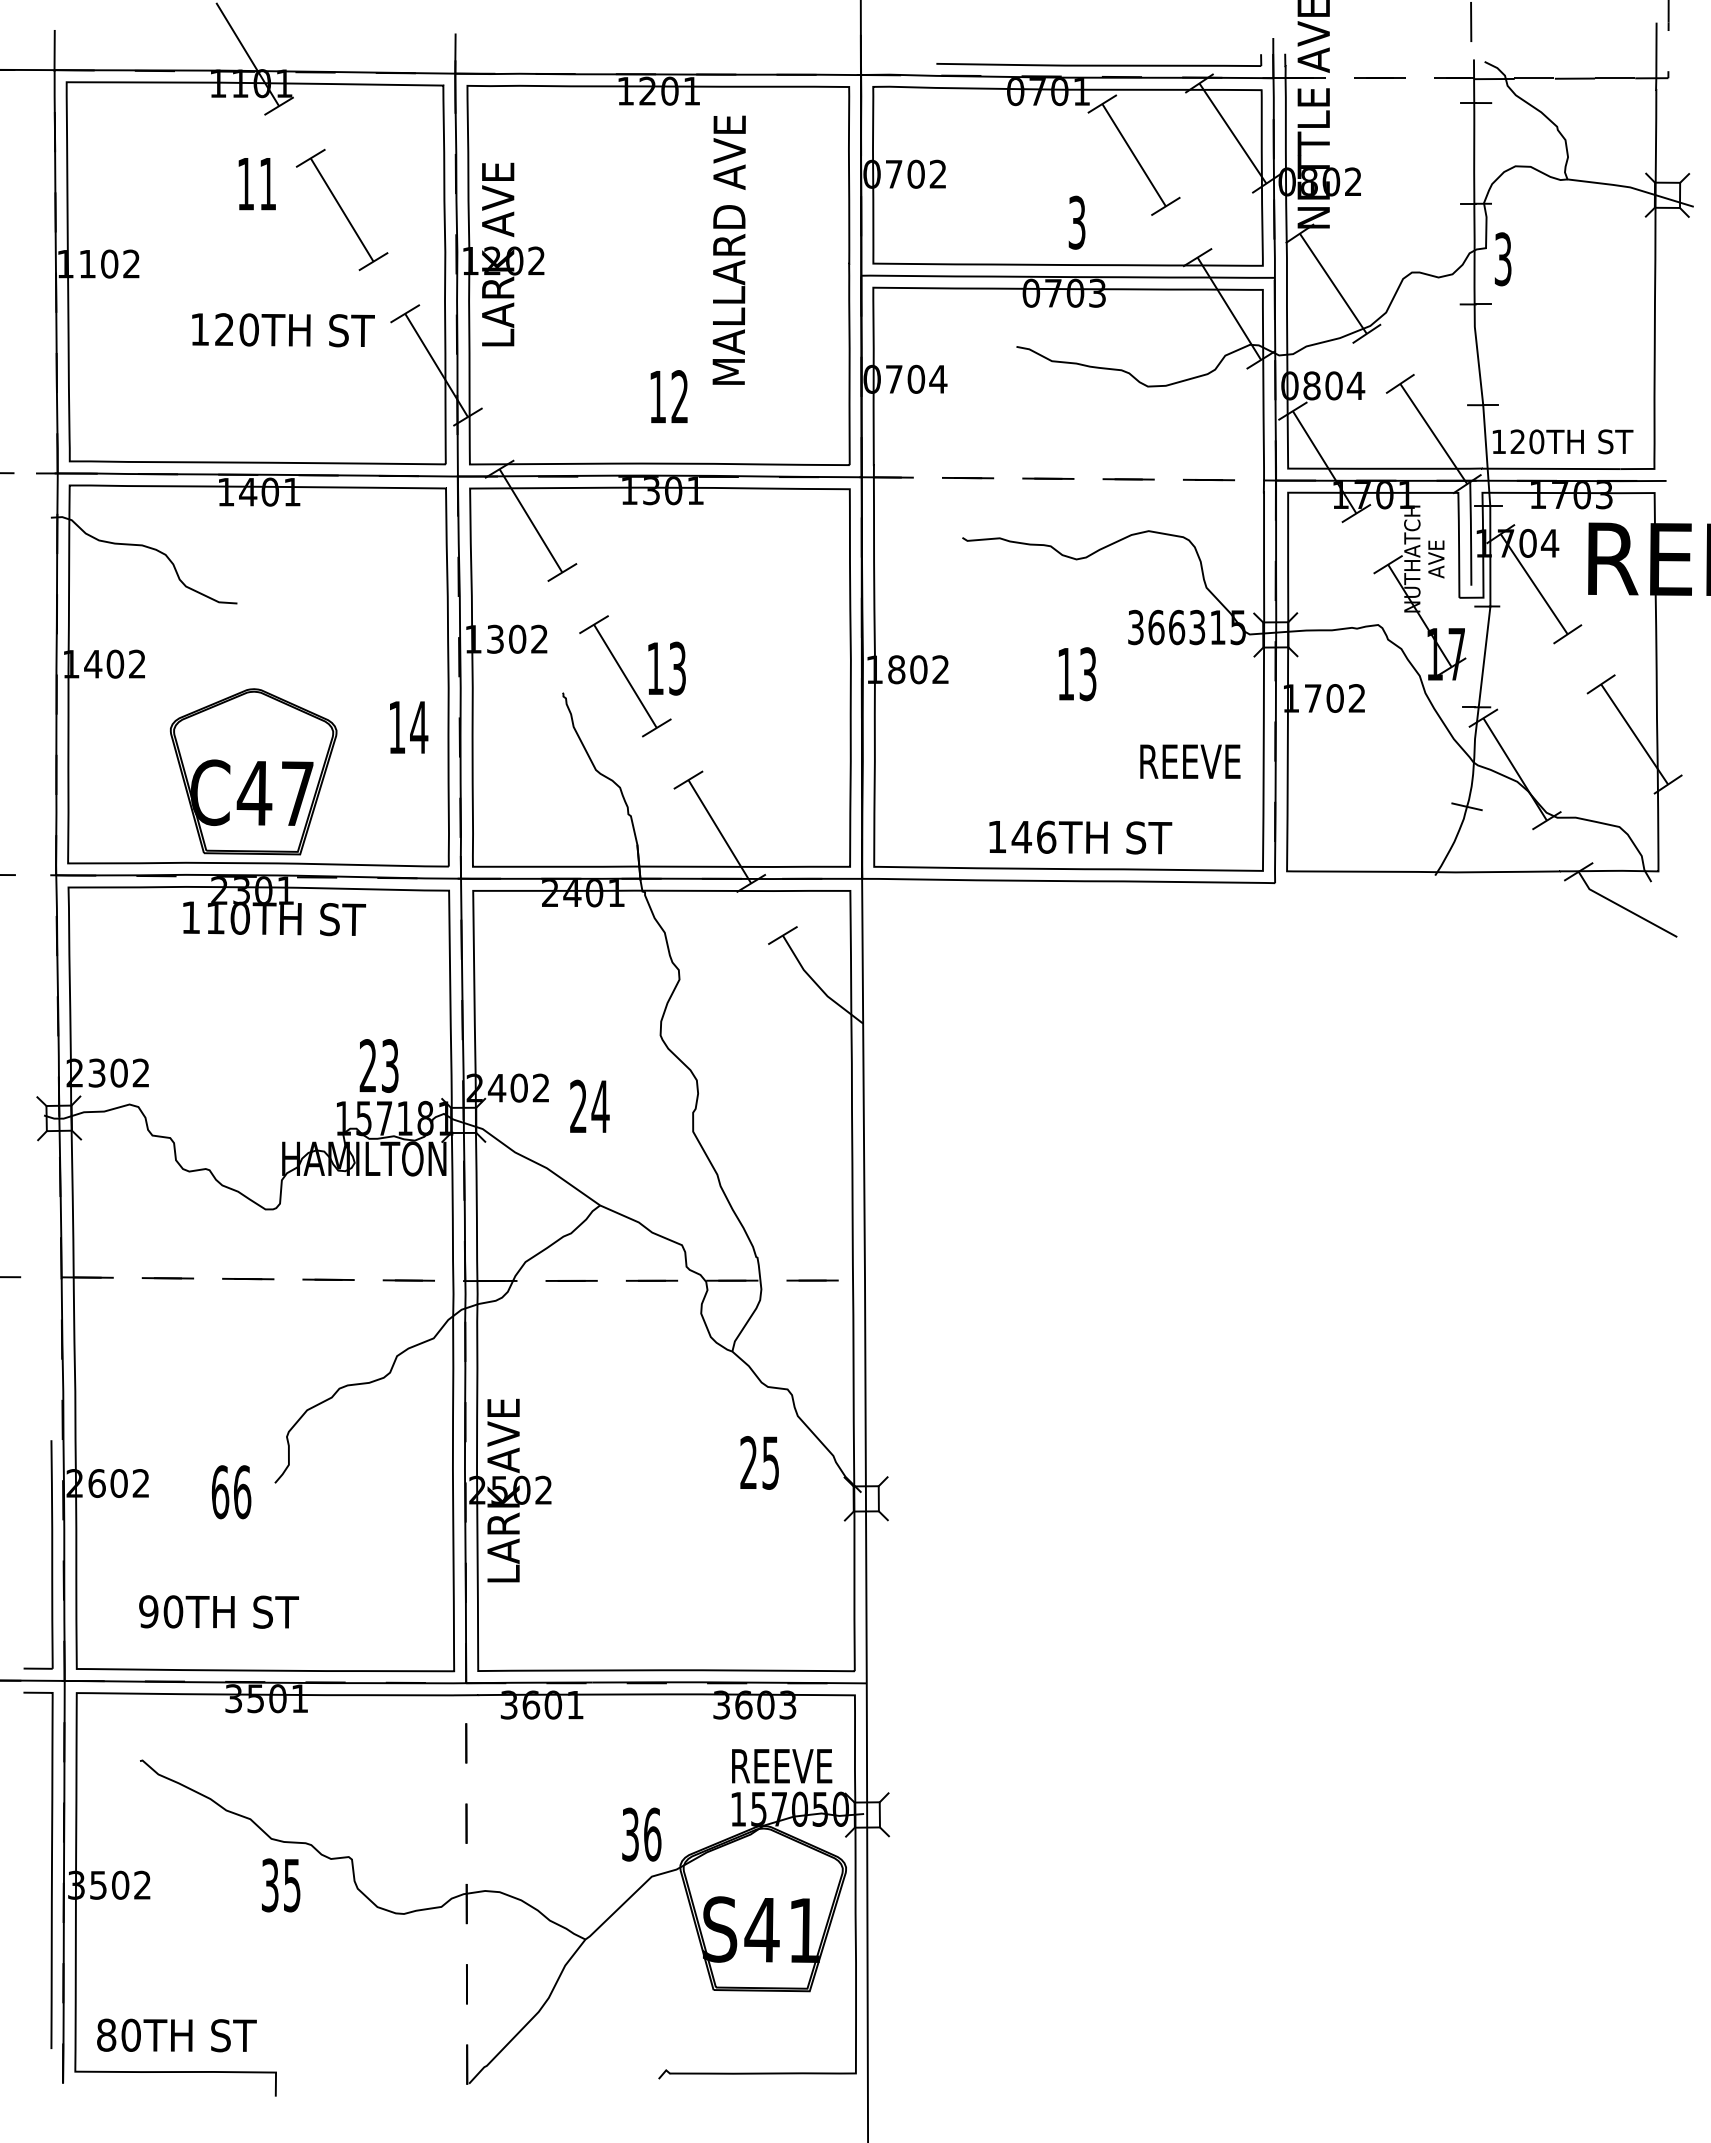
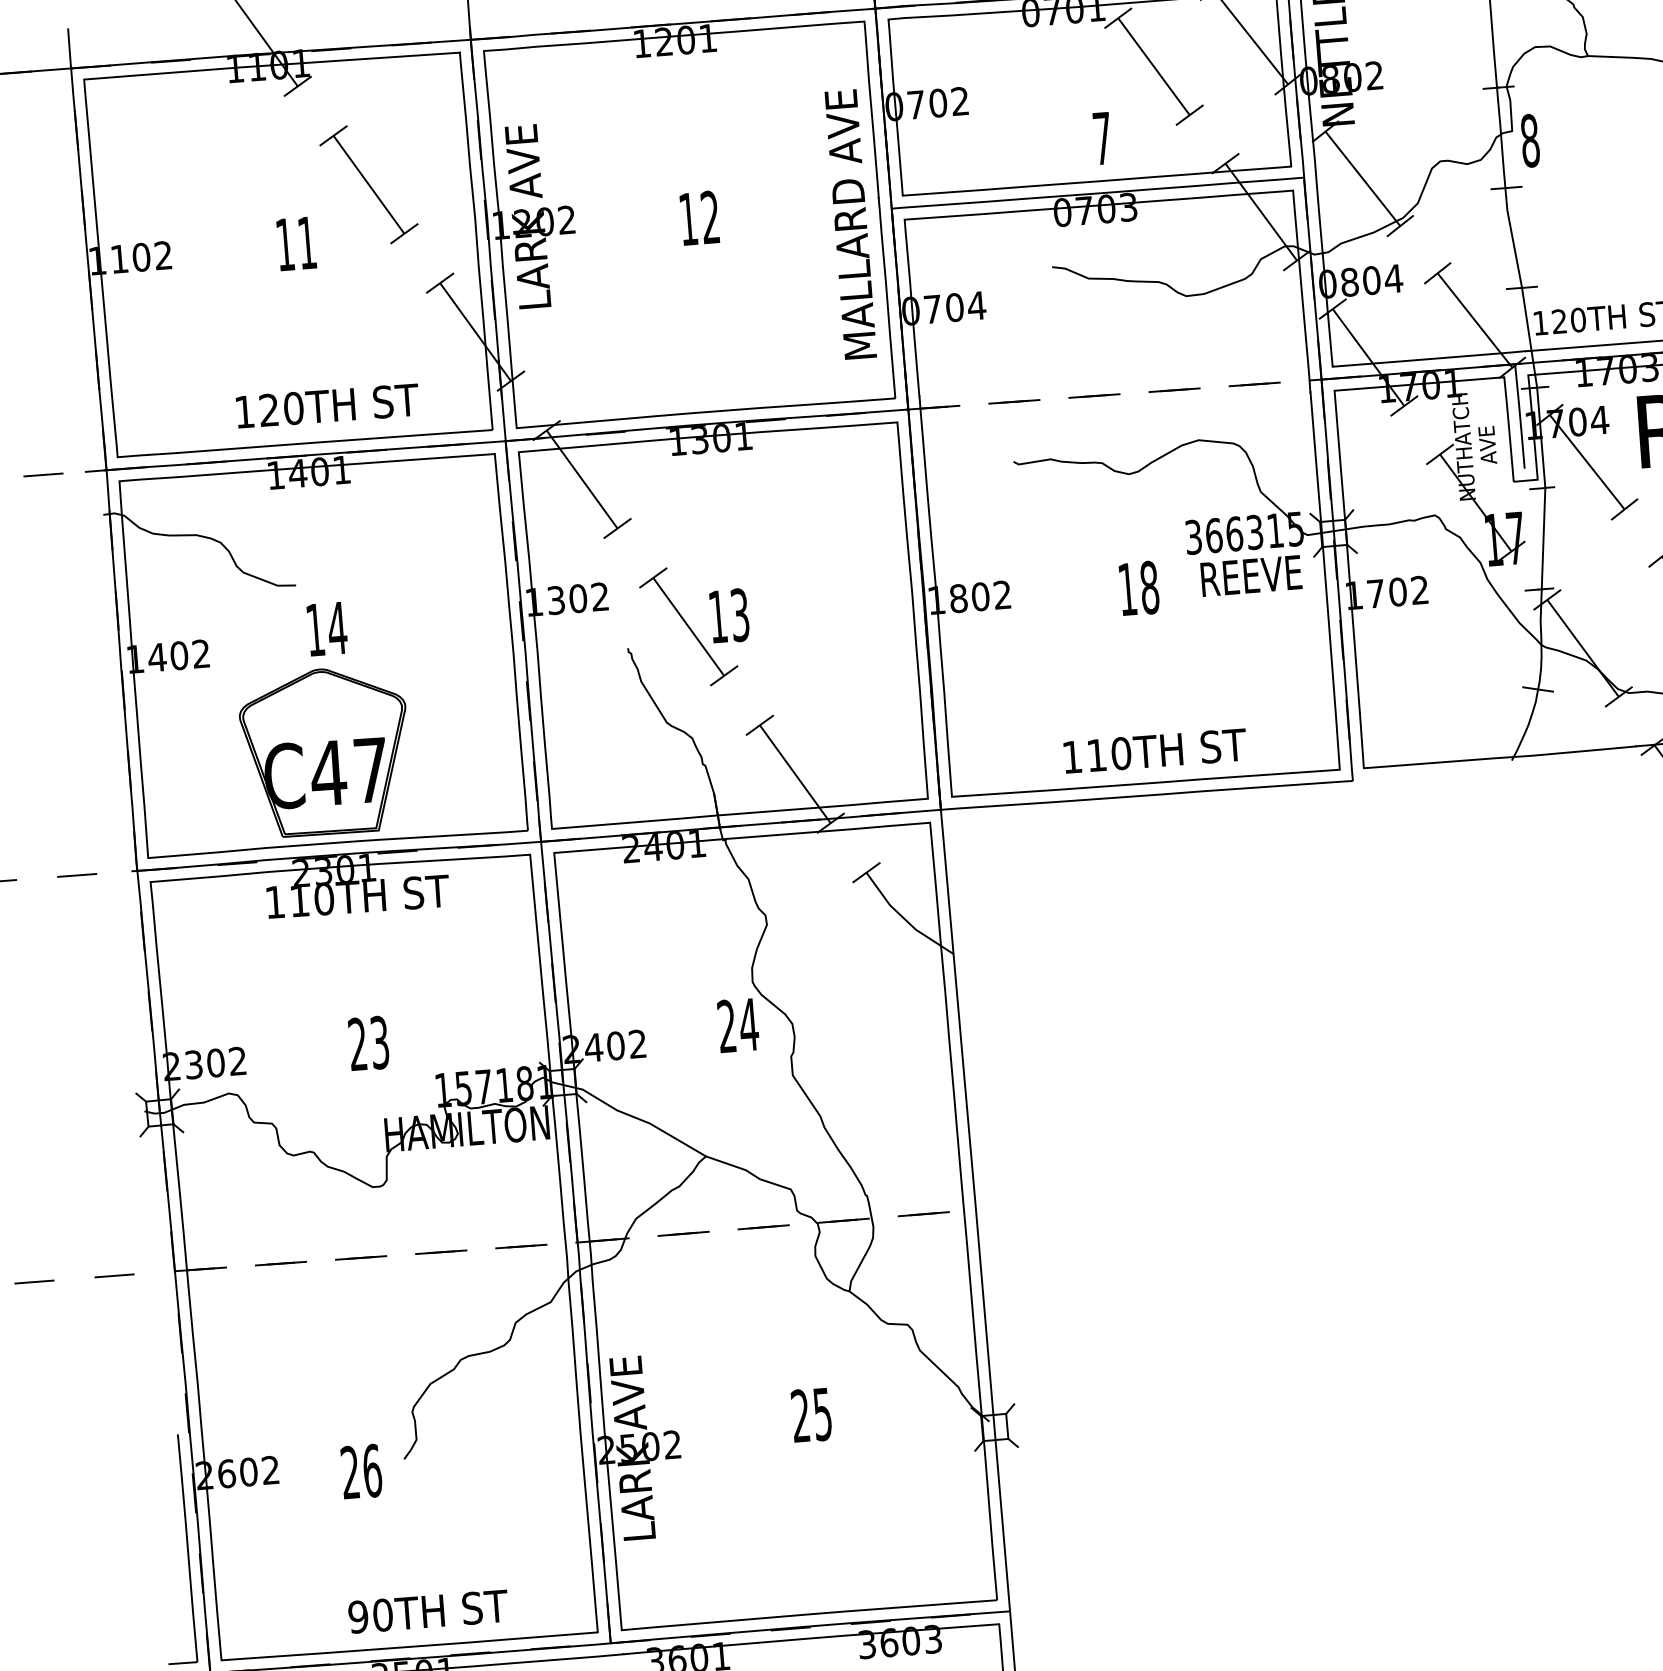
text: (256, 184) -> (295, 244), moved
text: (1076, 222) -> (1101, 138), 3 -> 7
text: (728, 249) -> (850, 223), moved
text: (1502, 259) -> (1529, 141), 3 -> 8
text: (283, 330) -> (327, 406), moved
text: (668, 396) -> (699, 217), moved
text: (1087, 674) -> (1149, 588), 13 -> 18
text: (409, 727) -> (327, 629), moved
text: (1190, 761) -> (1251, 575), moved
text: (1033, 836) -> (1108, 753), 146TH -> 110TH
text: (378, 1065) -> (368, 1043), moved
text: (589, 1105) -> (737, 1024), moved
text: (759, 1462) -> (811, 1414), moved
text: (220, 1492) -> (350, 1472), 66 -> 26
text: (218, 1611) -> (427, 1611), moved

